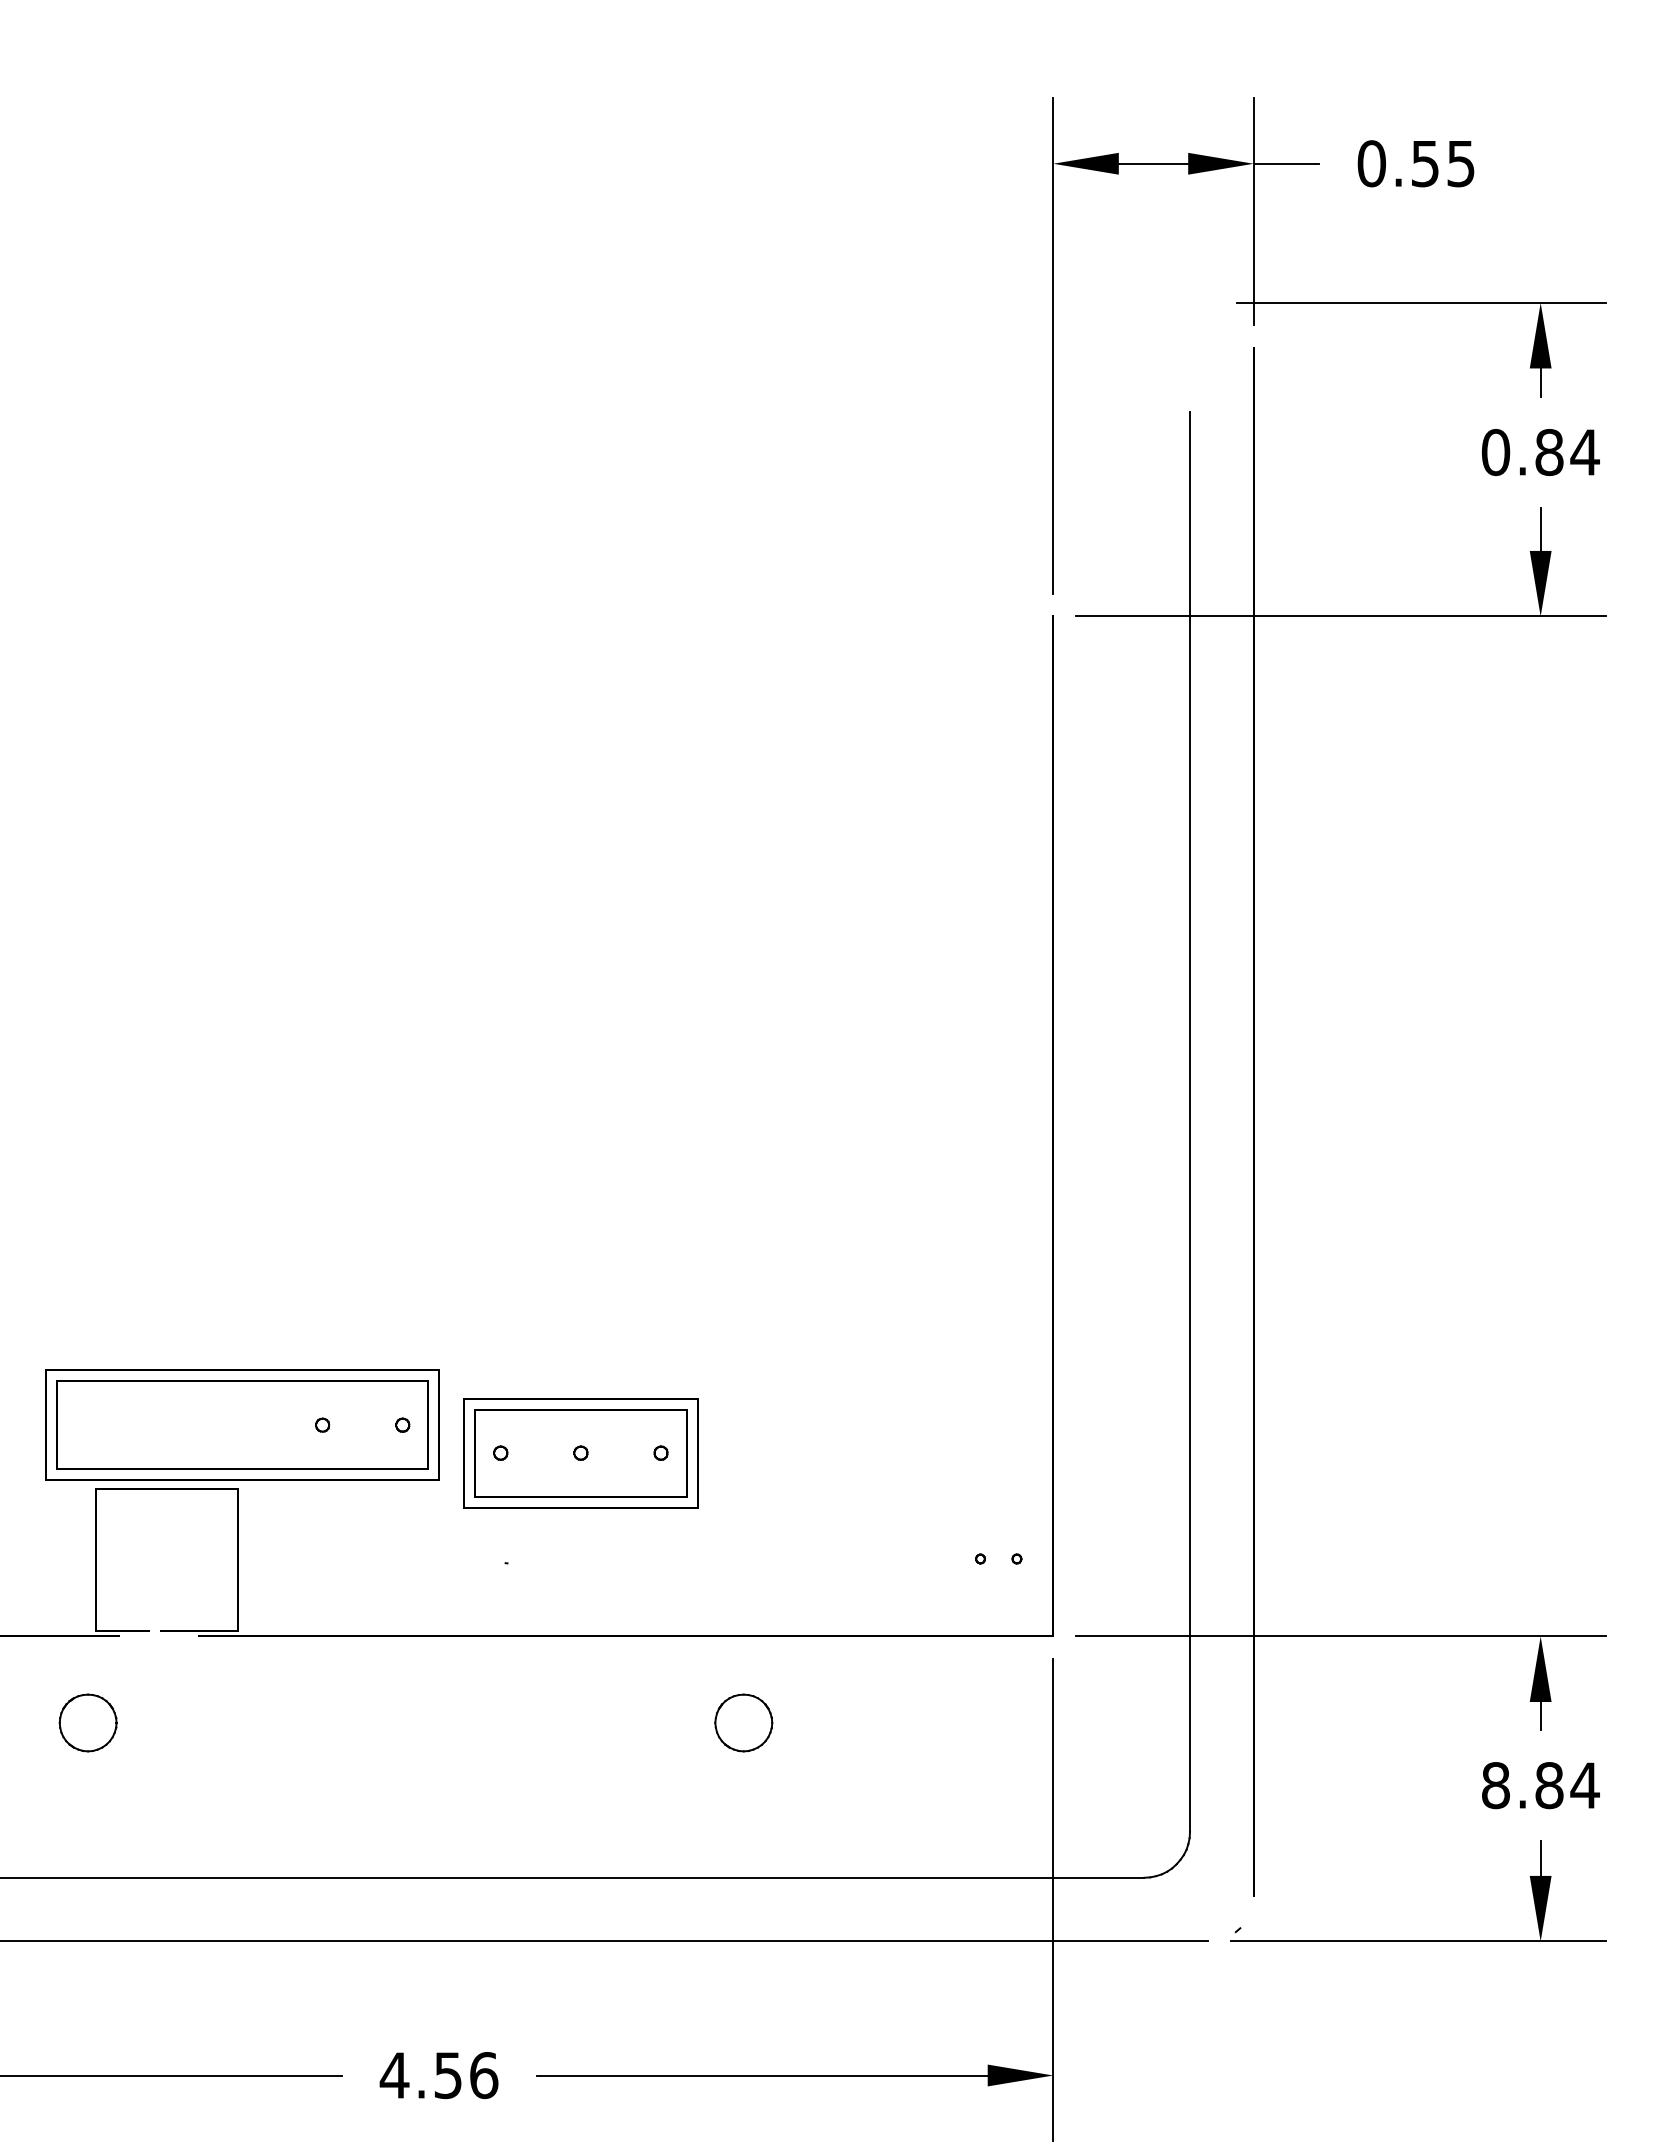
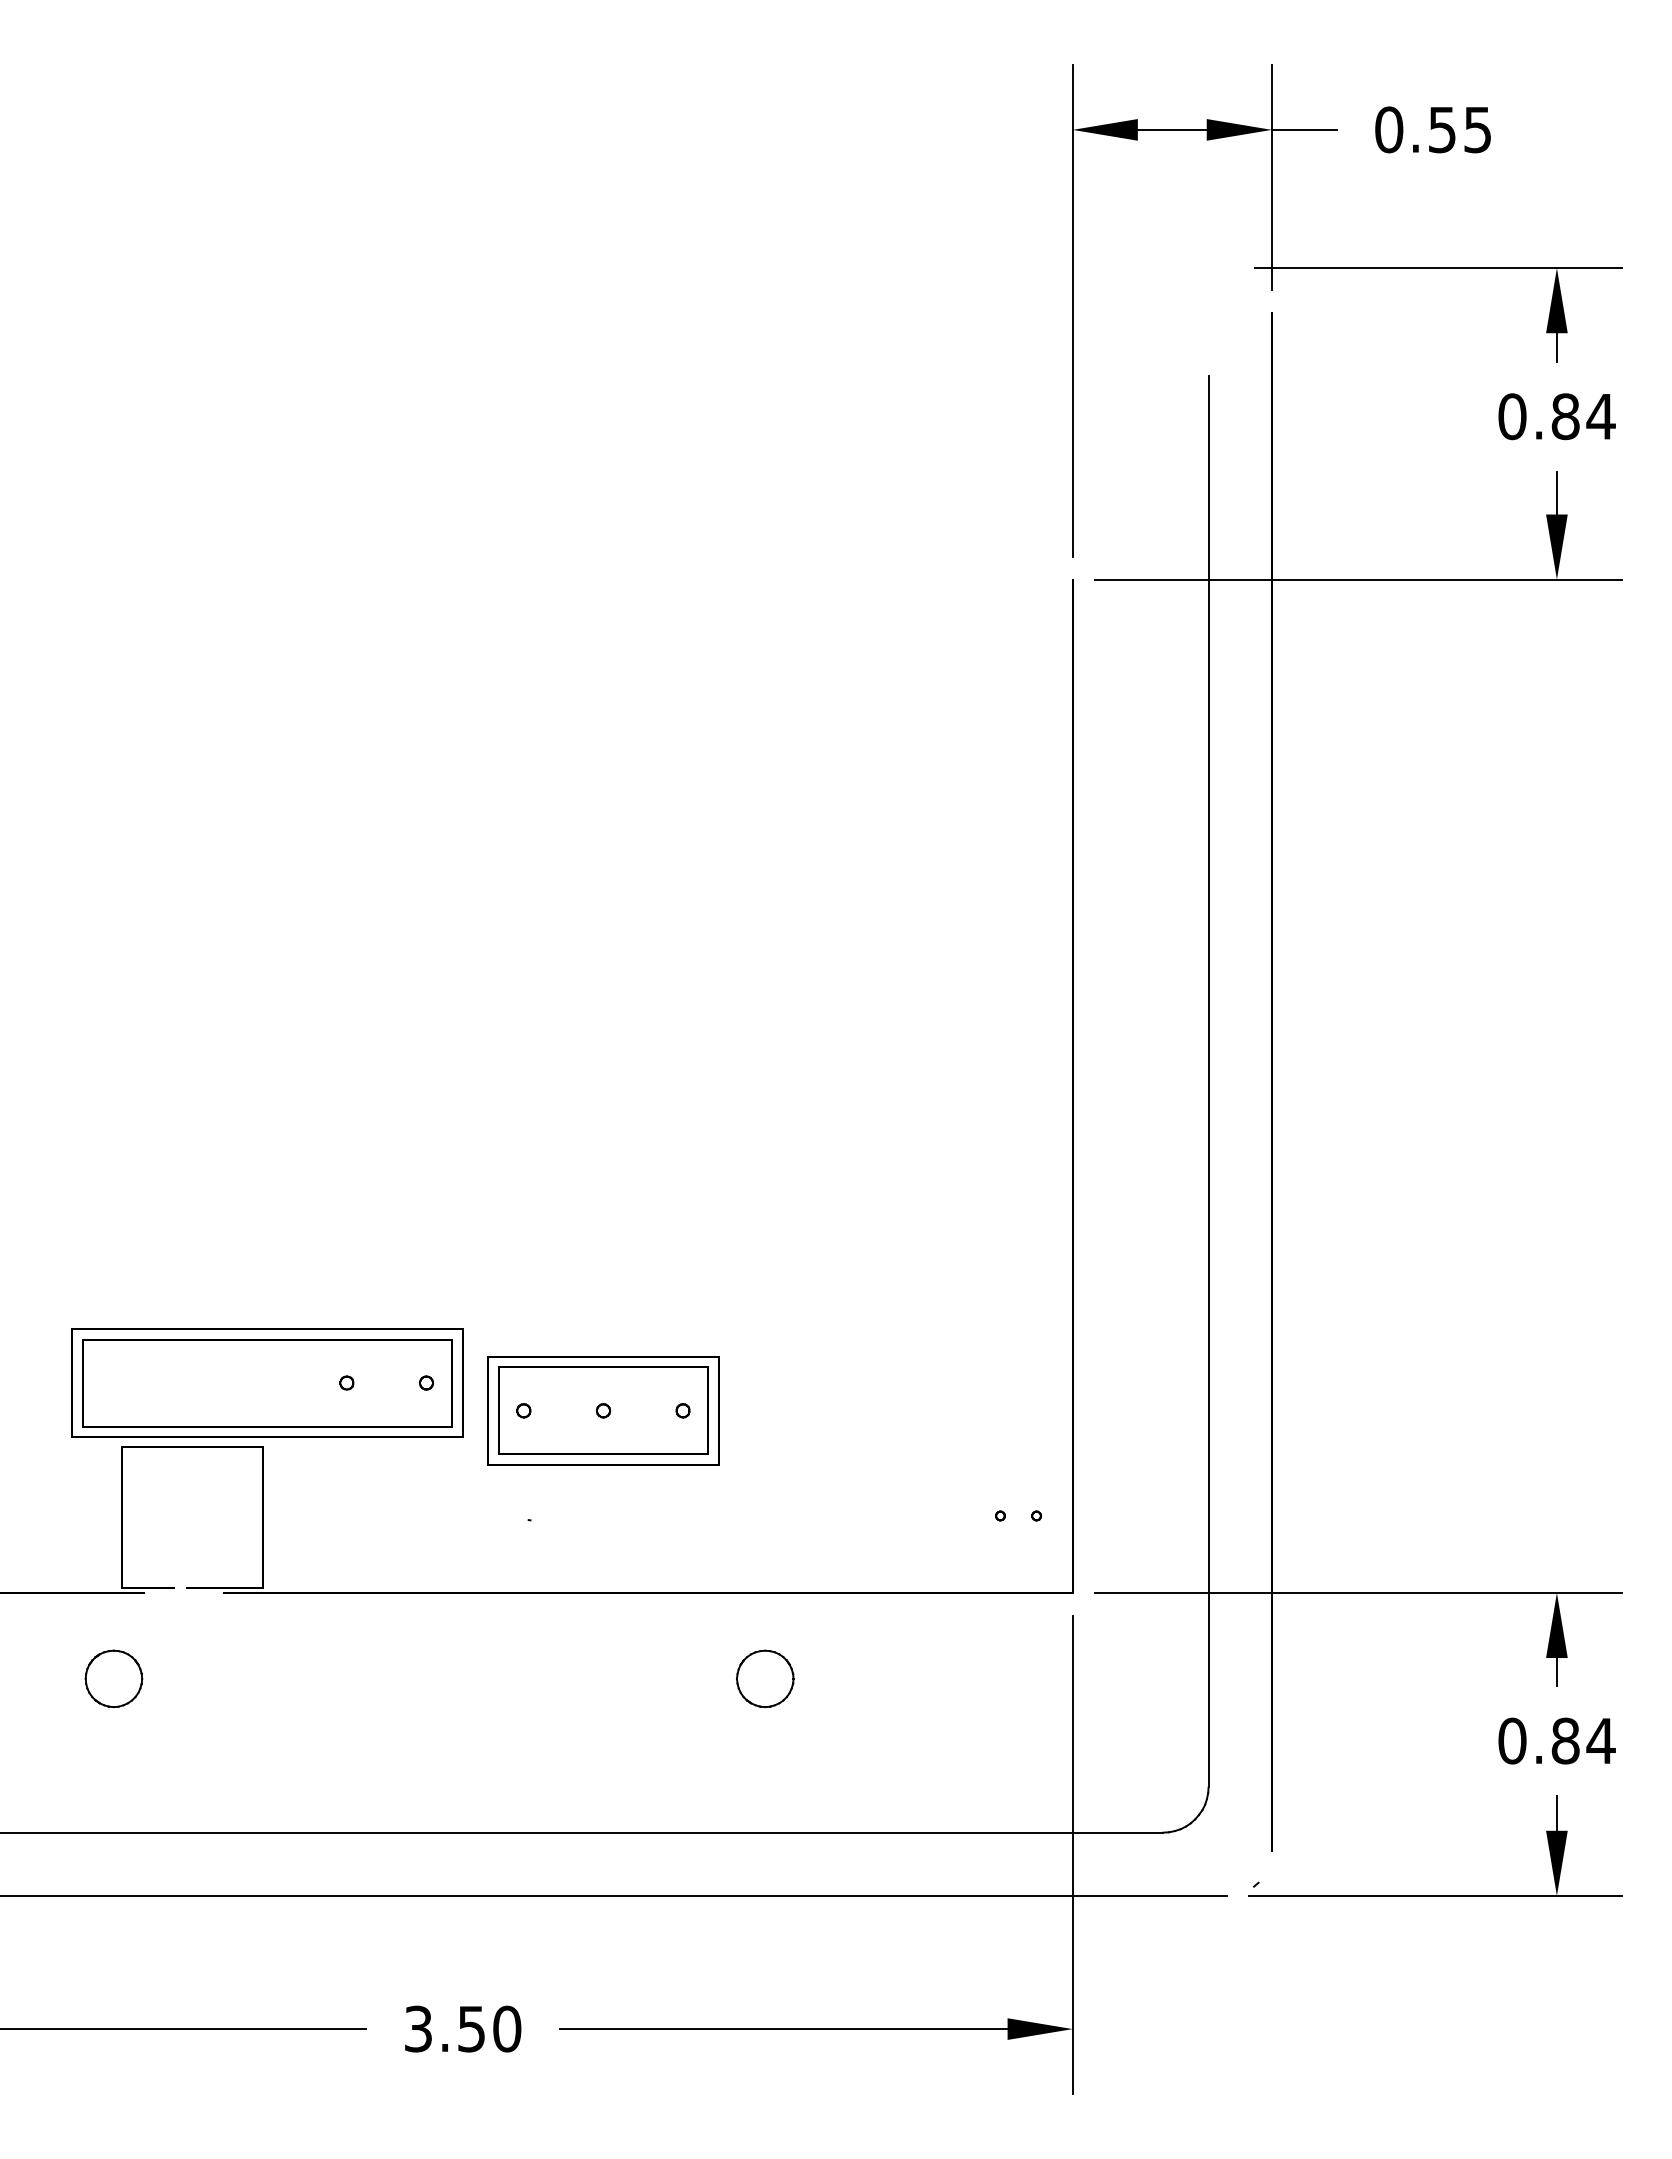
text: (1495, 1785) -> (1512, 1740), 8.84 -> 0.84
text: (439, 2074) -> (462, 2028), 4.56 -> 3.50

